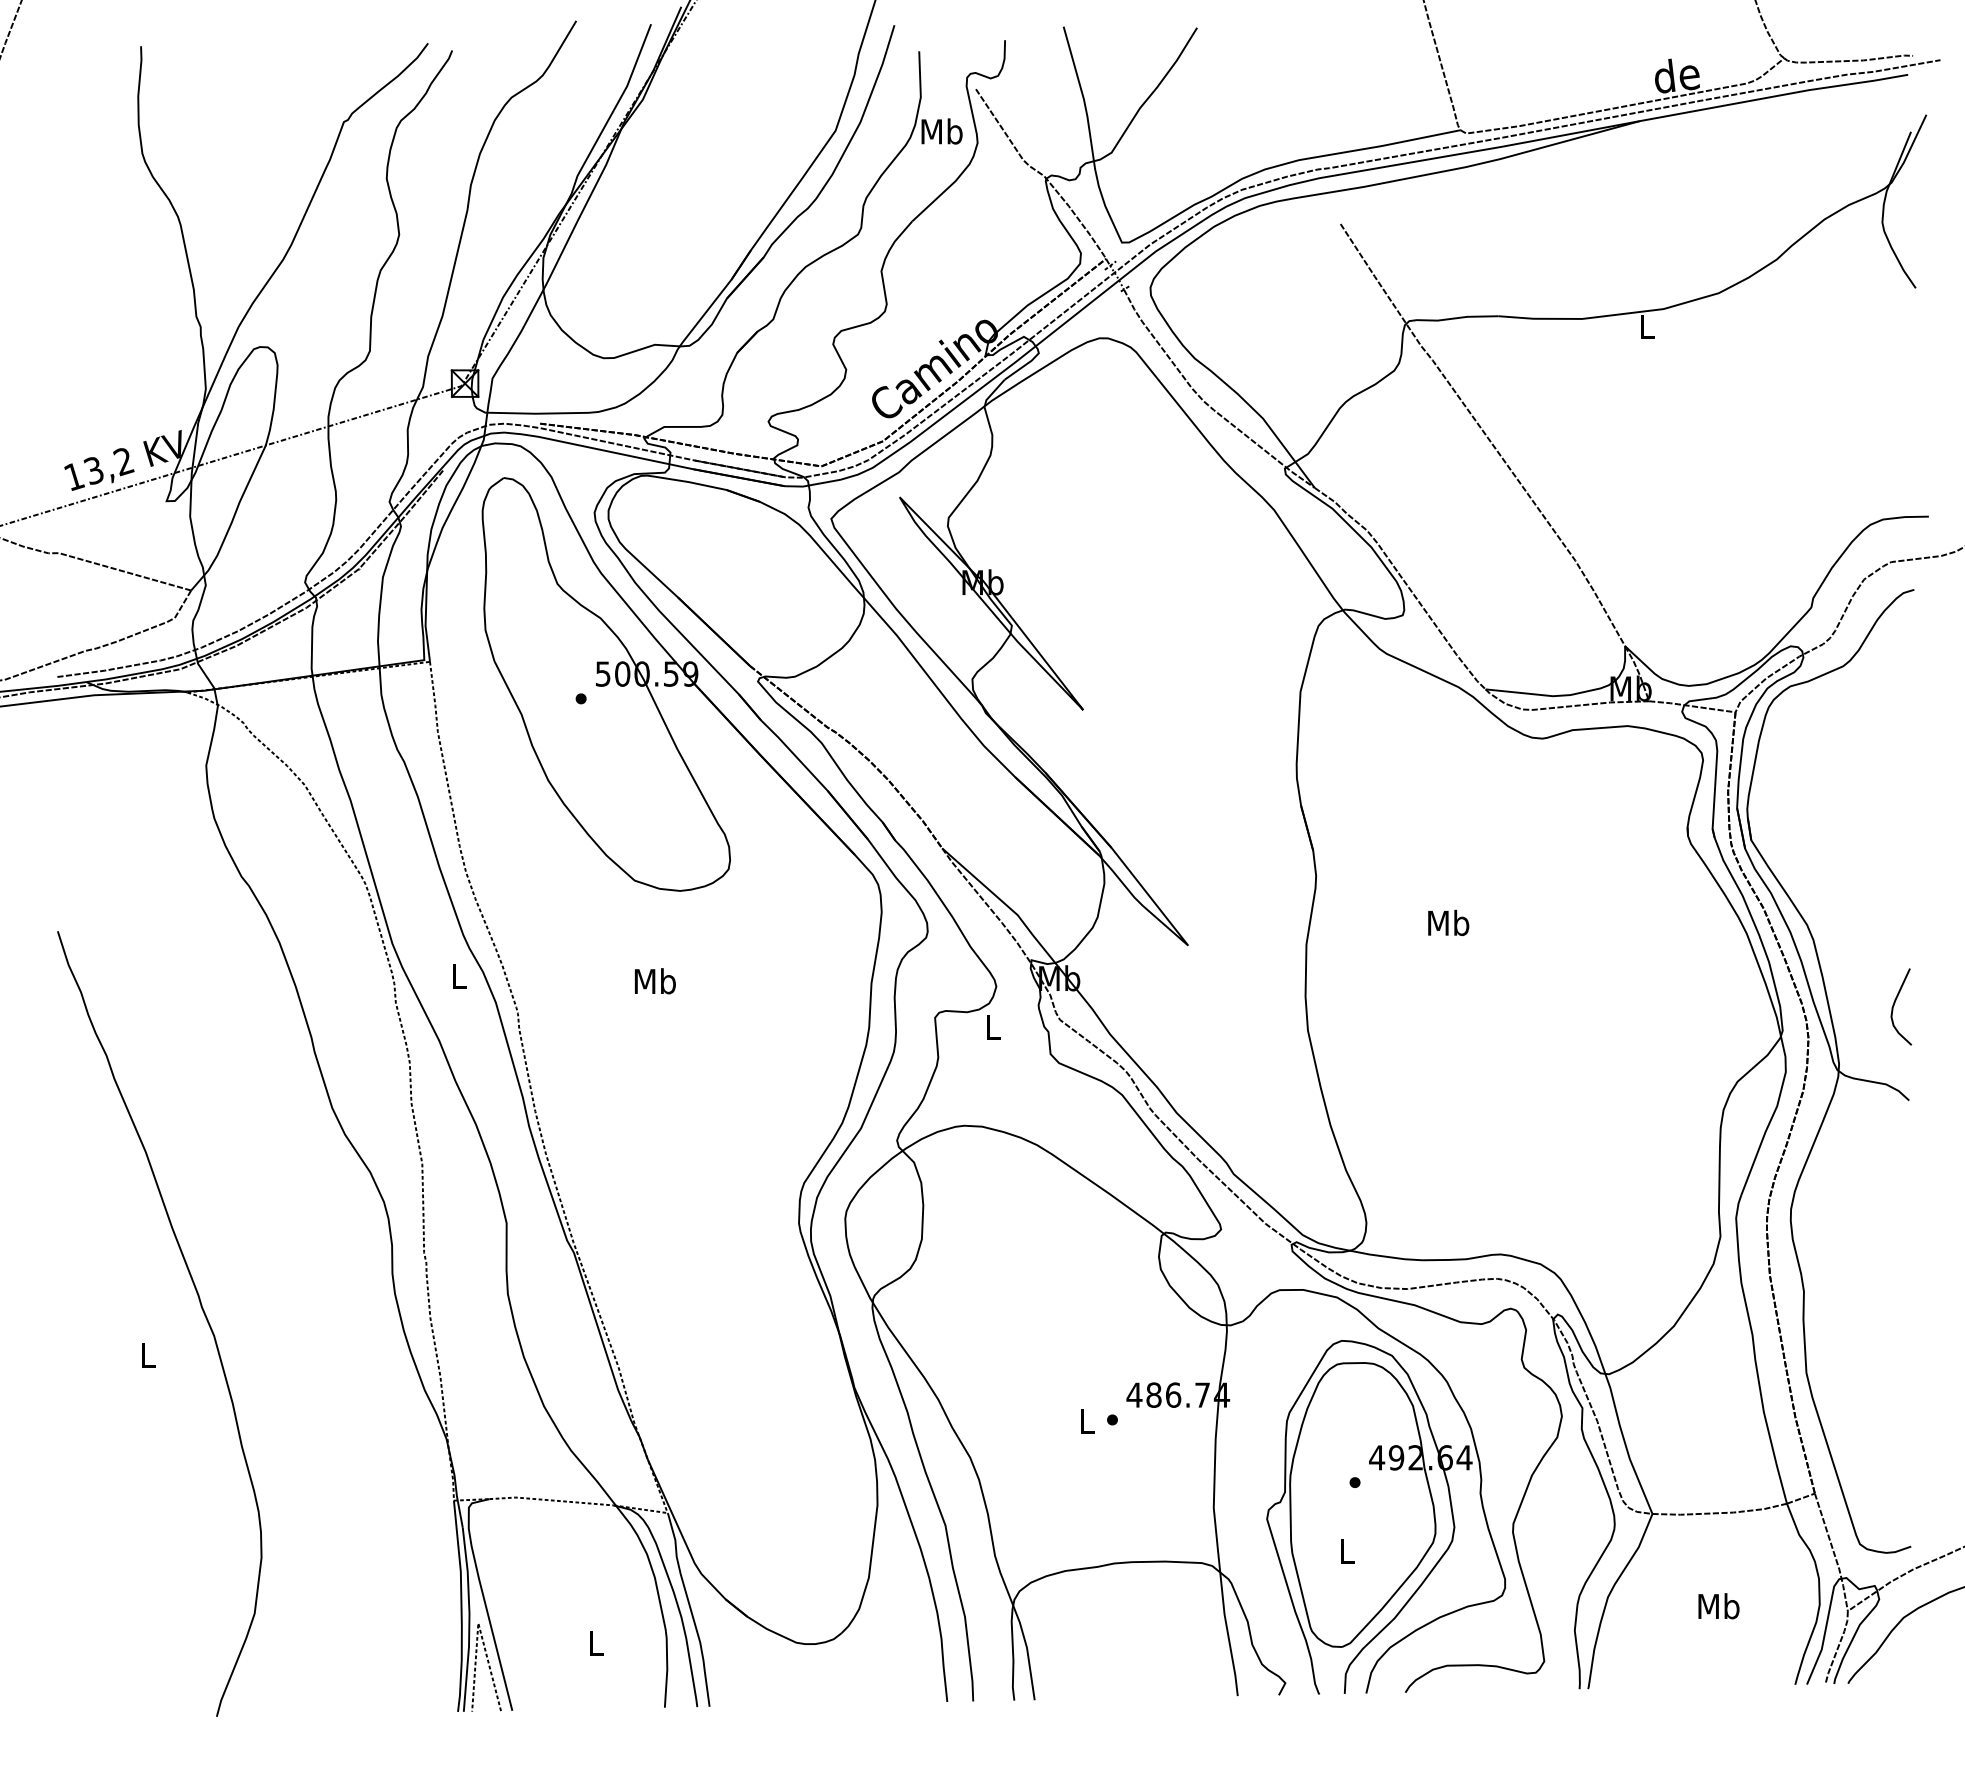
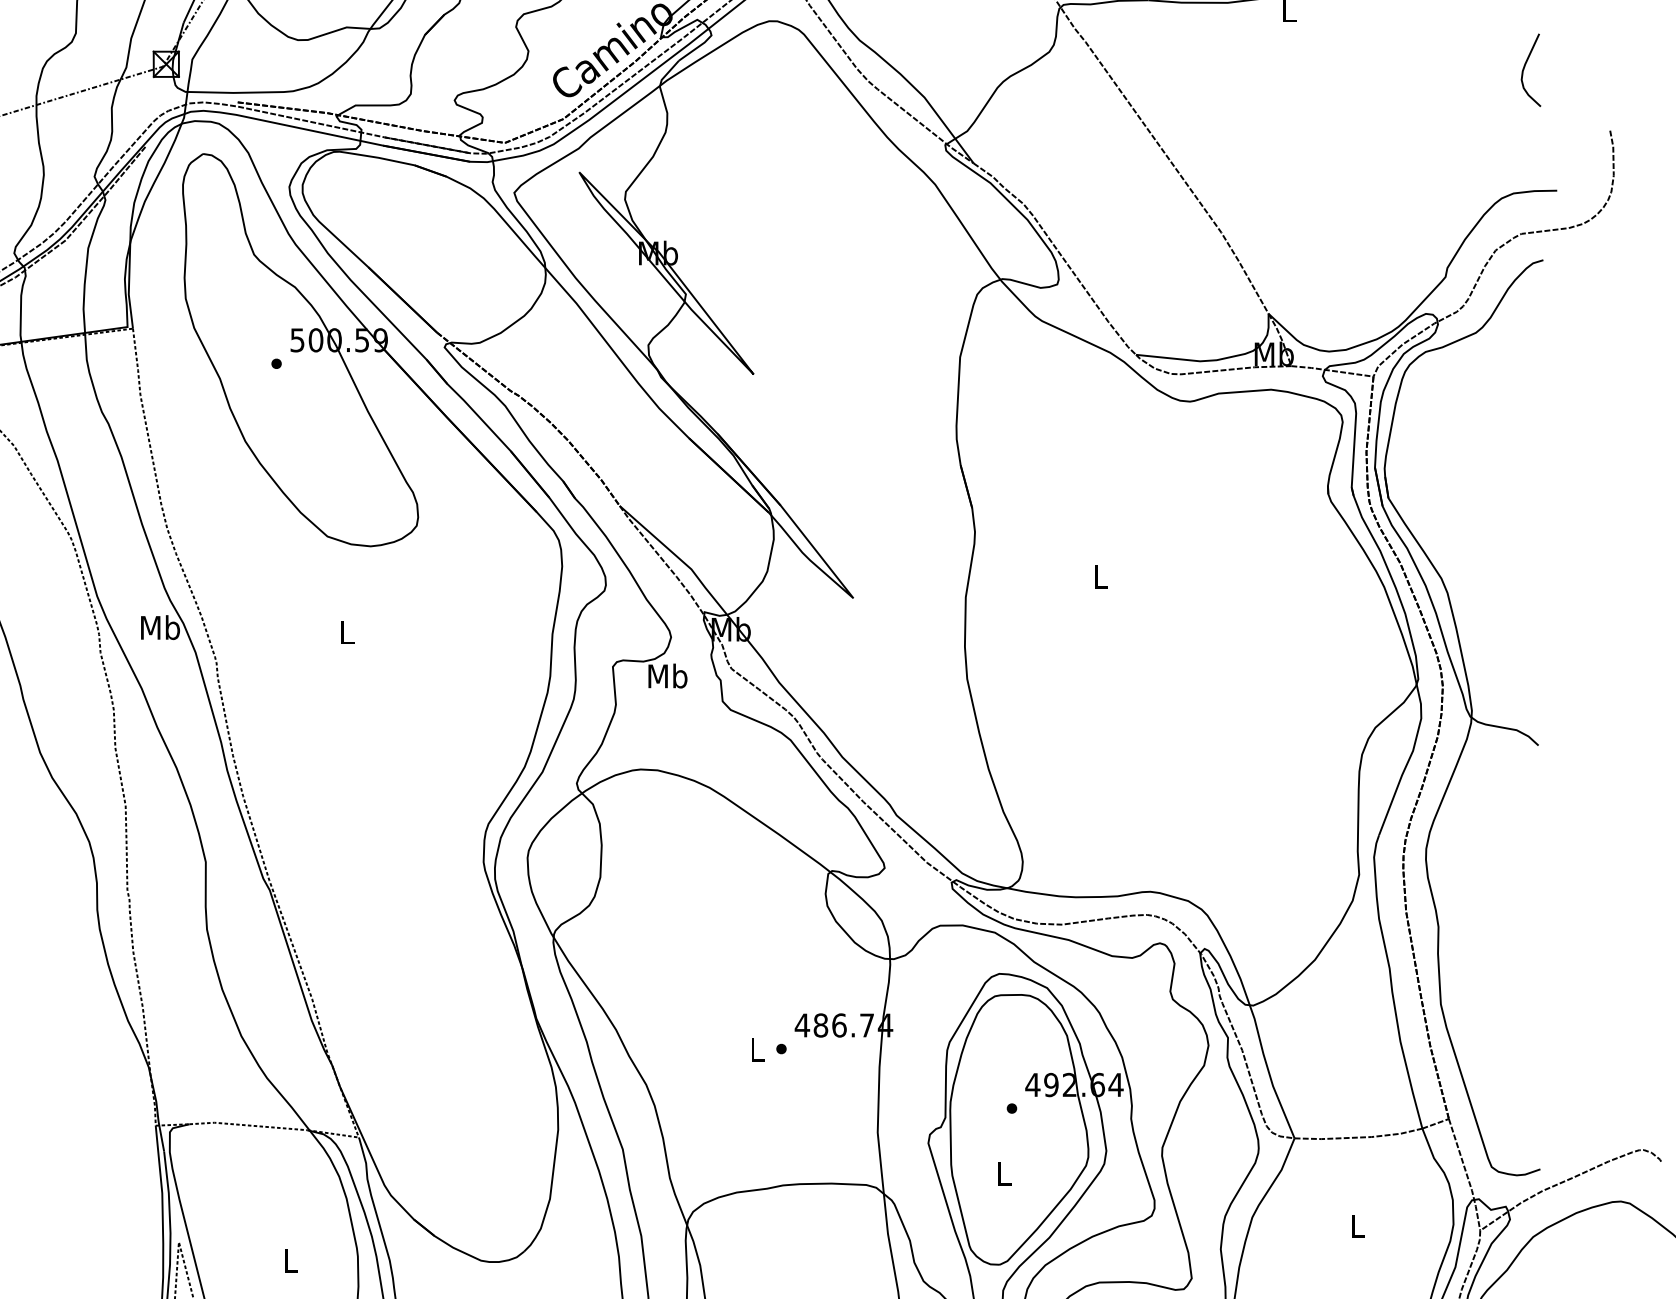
text: (1448, 922) -> (1100, 576), Mb -> L
text: (458, 976) -> (160, 627), L -> Mb
text: (654, 981) -> (346, 632), Mb -> L
curve: (1895, 1003) -> (1525, 67), moved
text: (992, 1027) -> (667, 676), L -> Mb
text: (1718, 1606) -> (1357, 1226), Mb -> L

